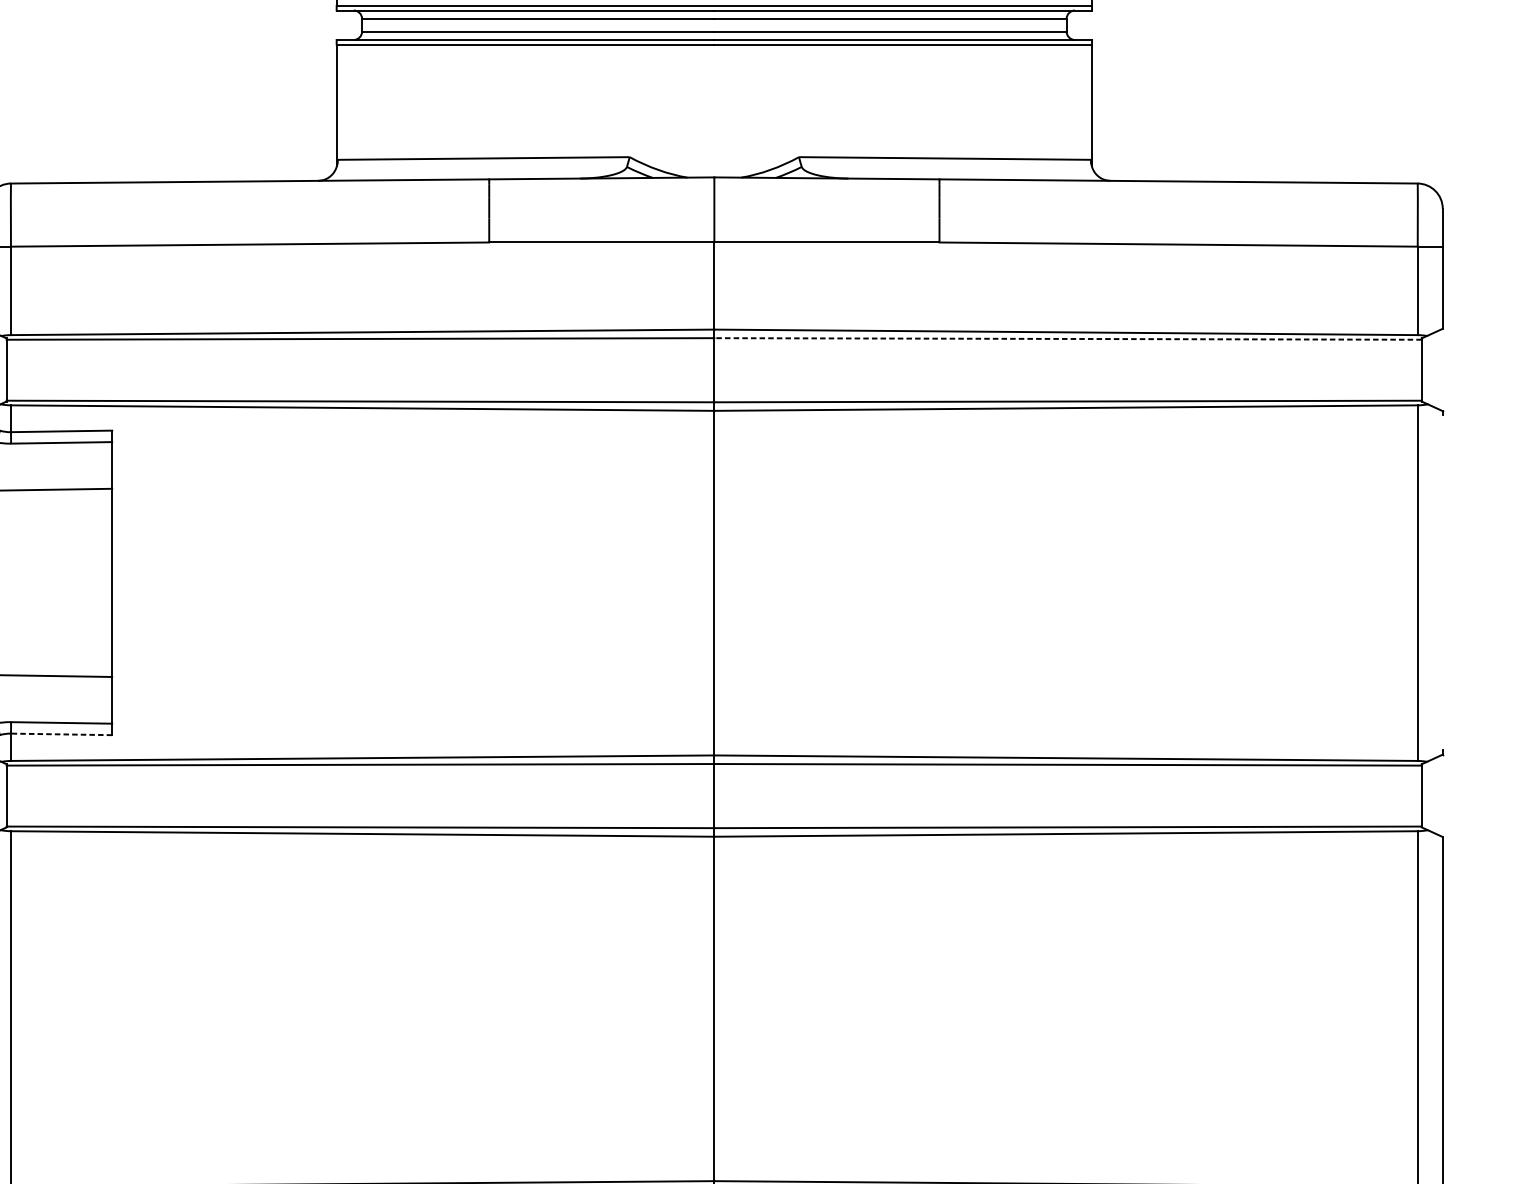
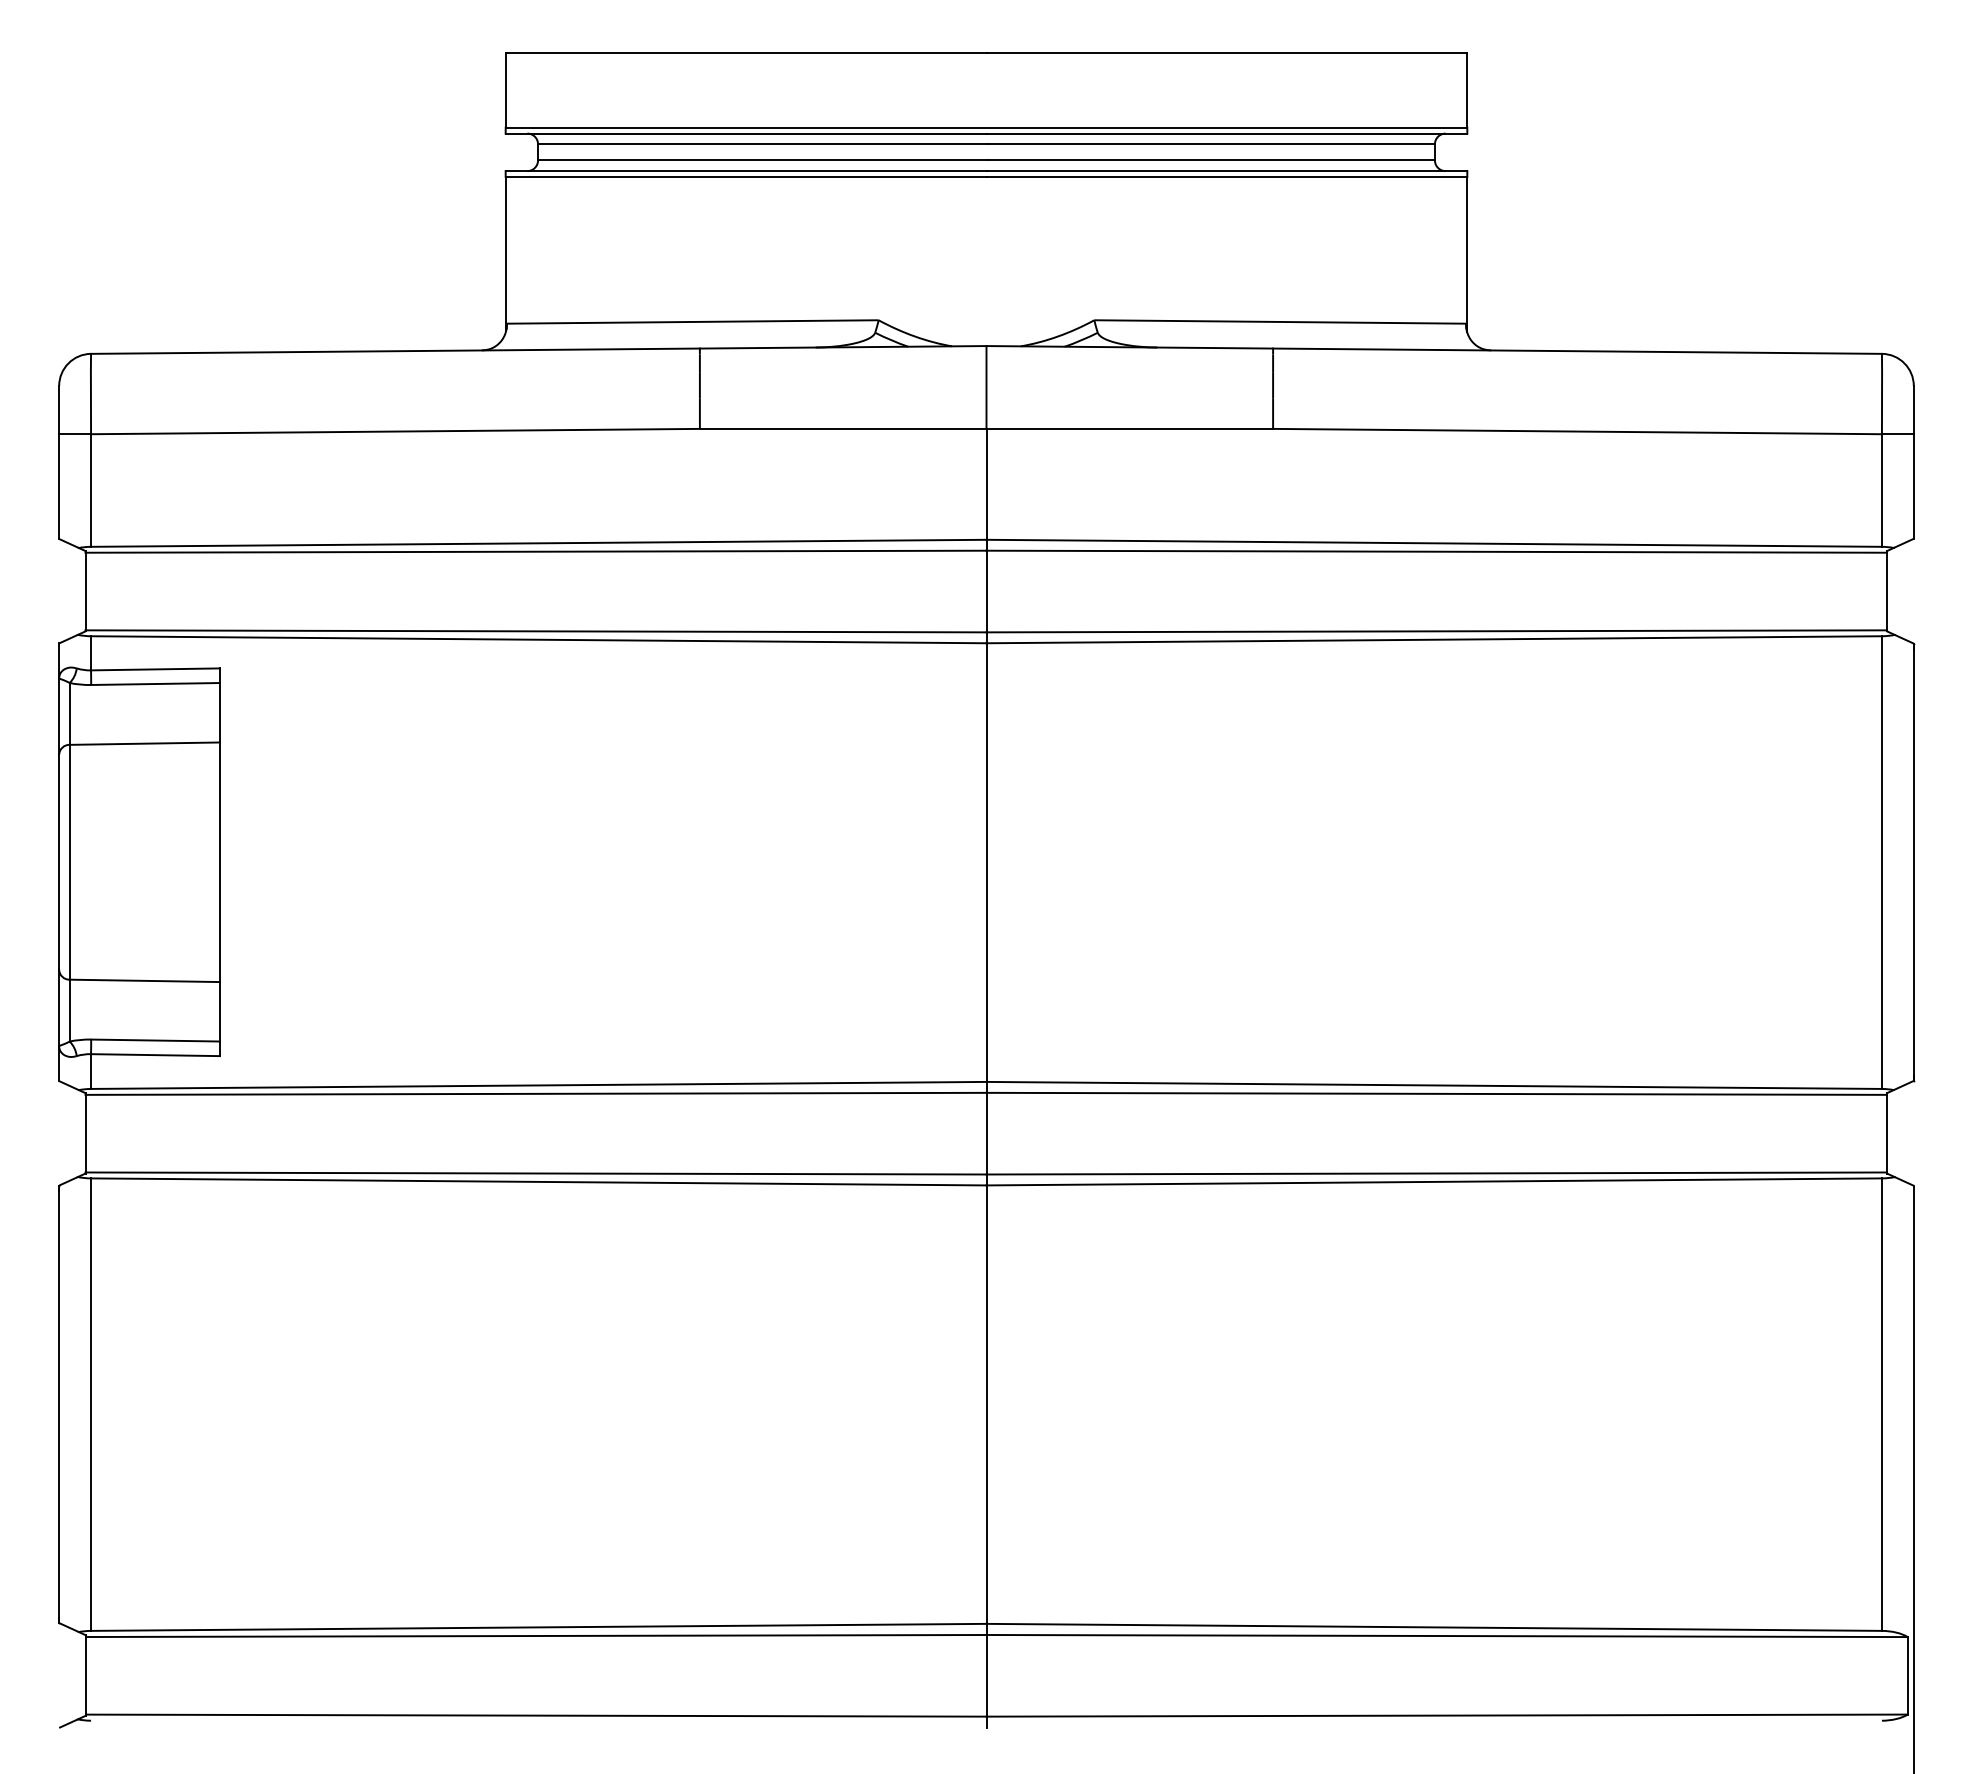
line: (1067, 338) -> (1436, 551), dashed -> solid
line: (1442, 582) -> (1913, 861), added
line: (60, 734) -> (154, 1055), dashed -> solid

